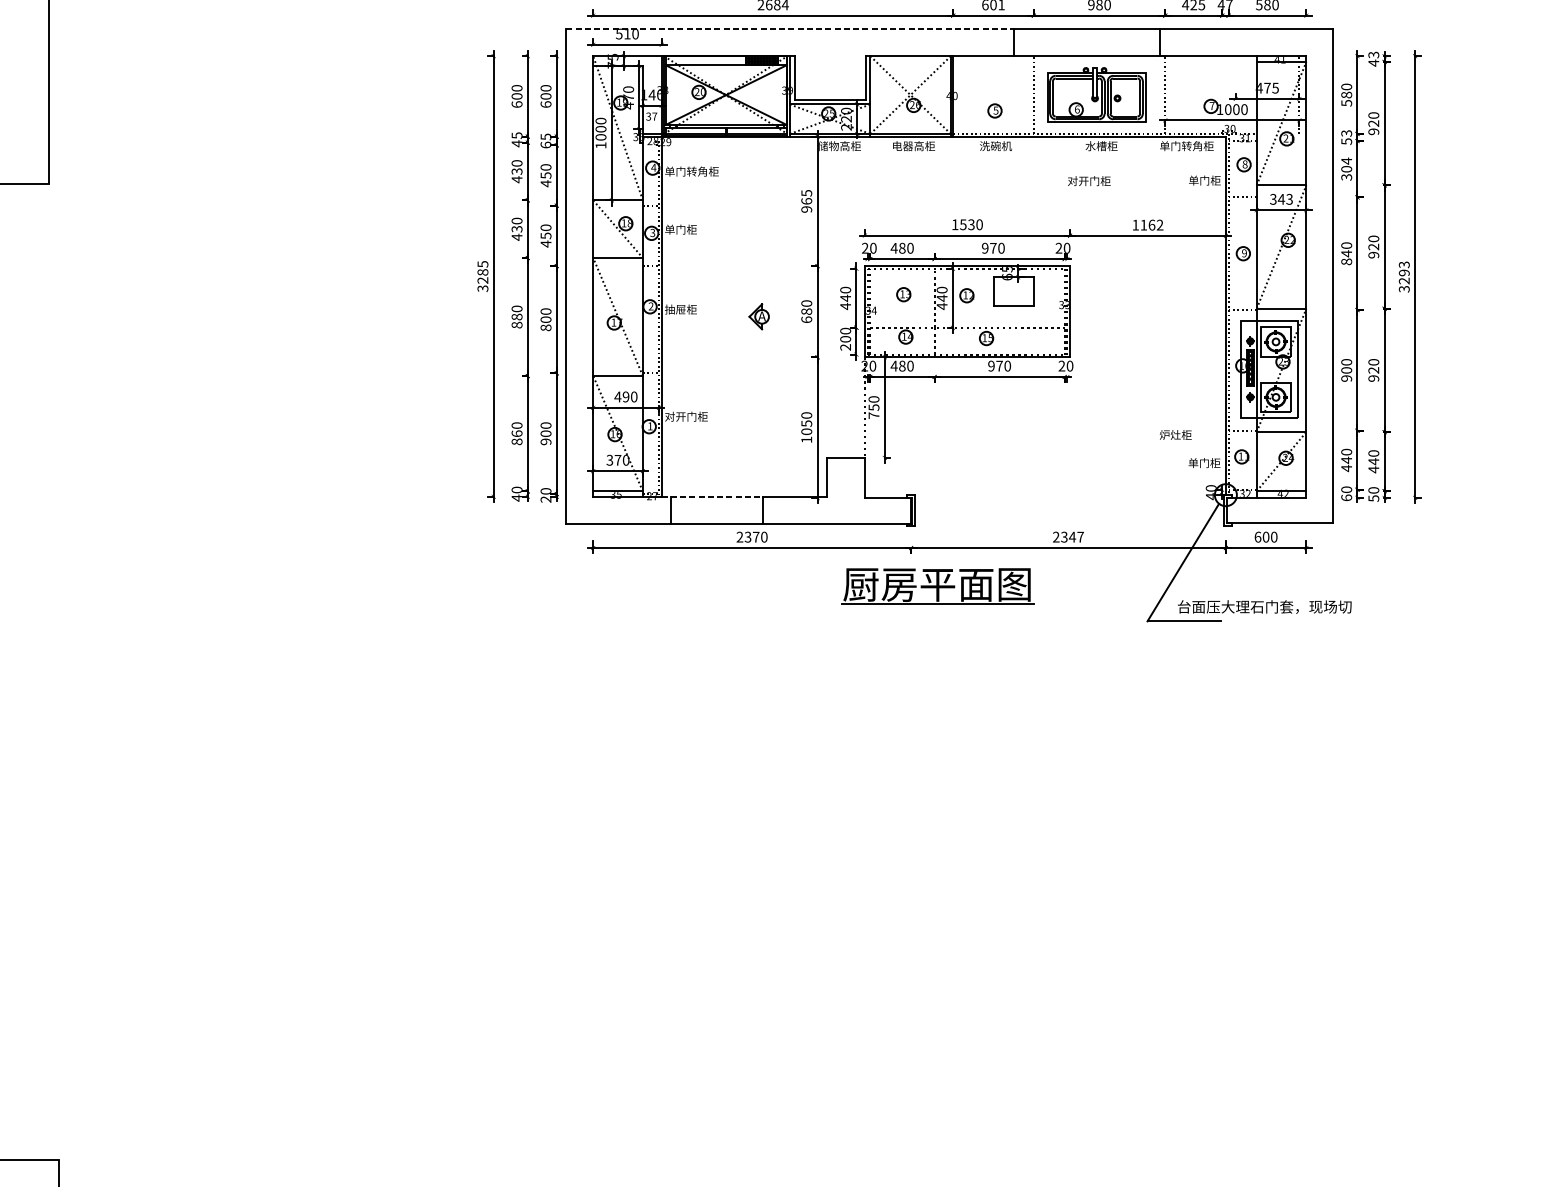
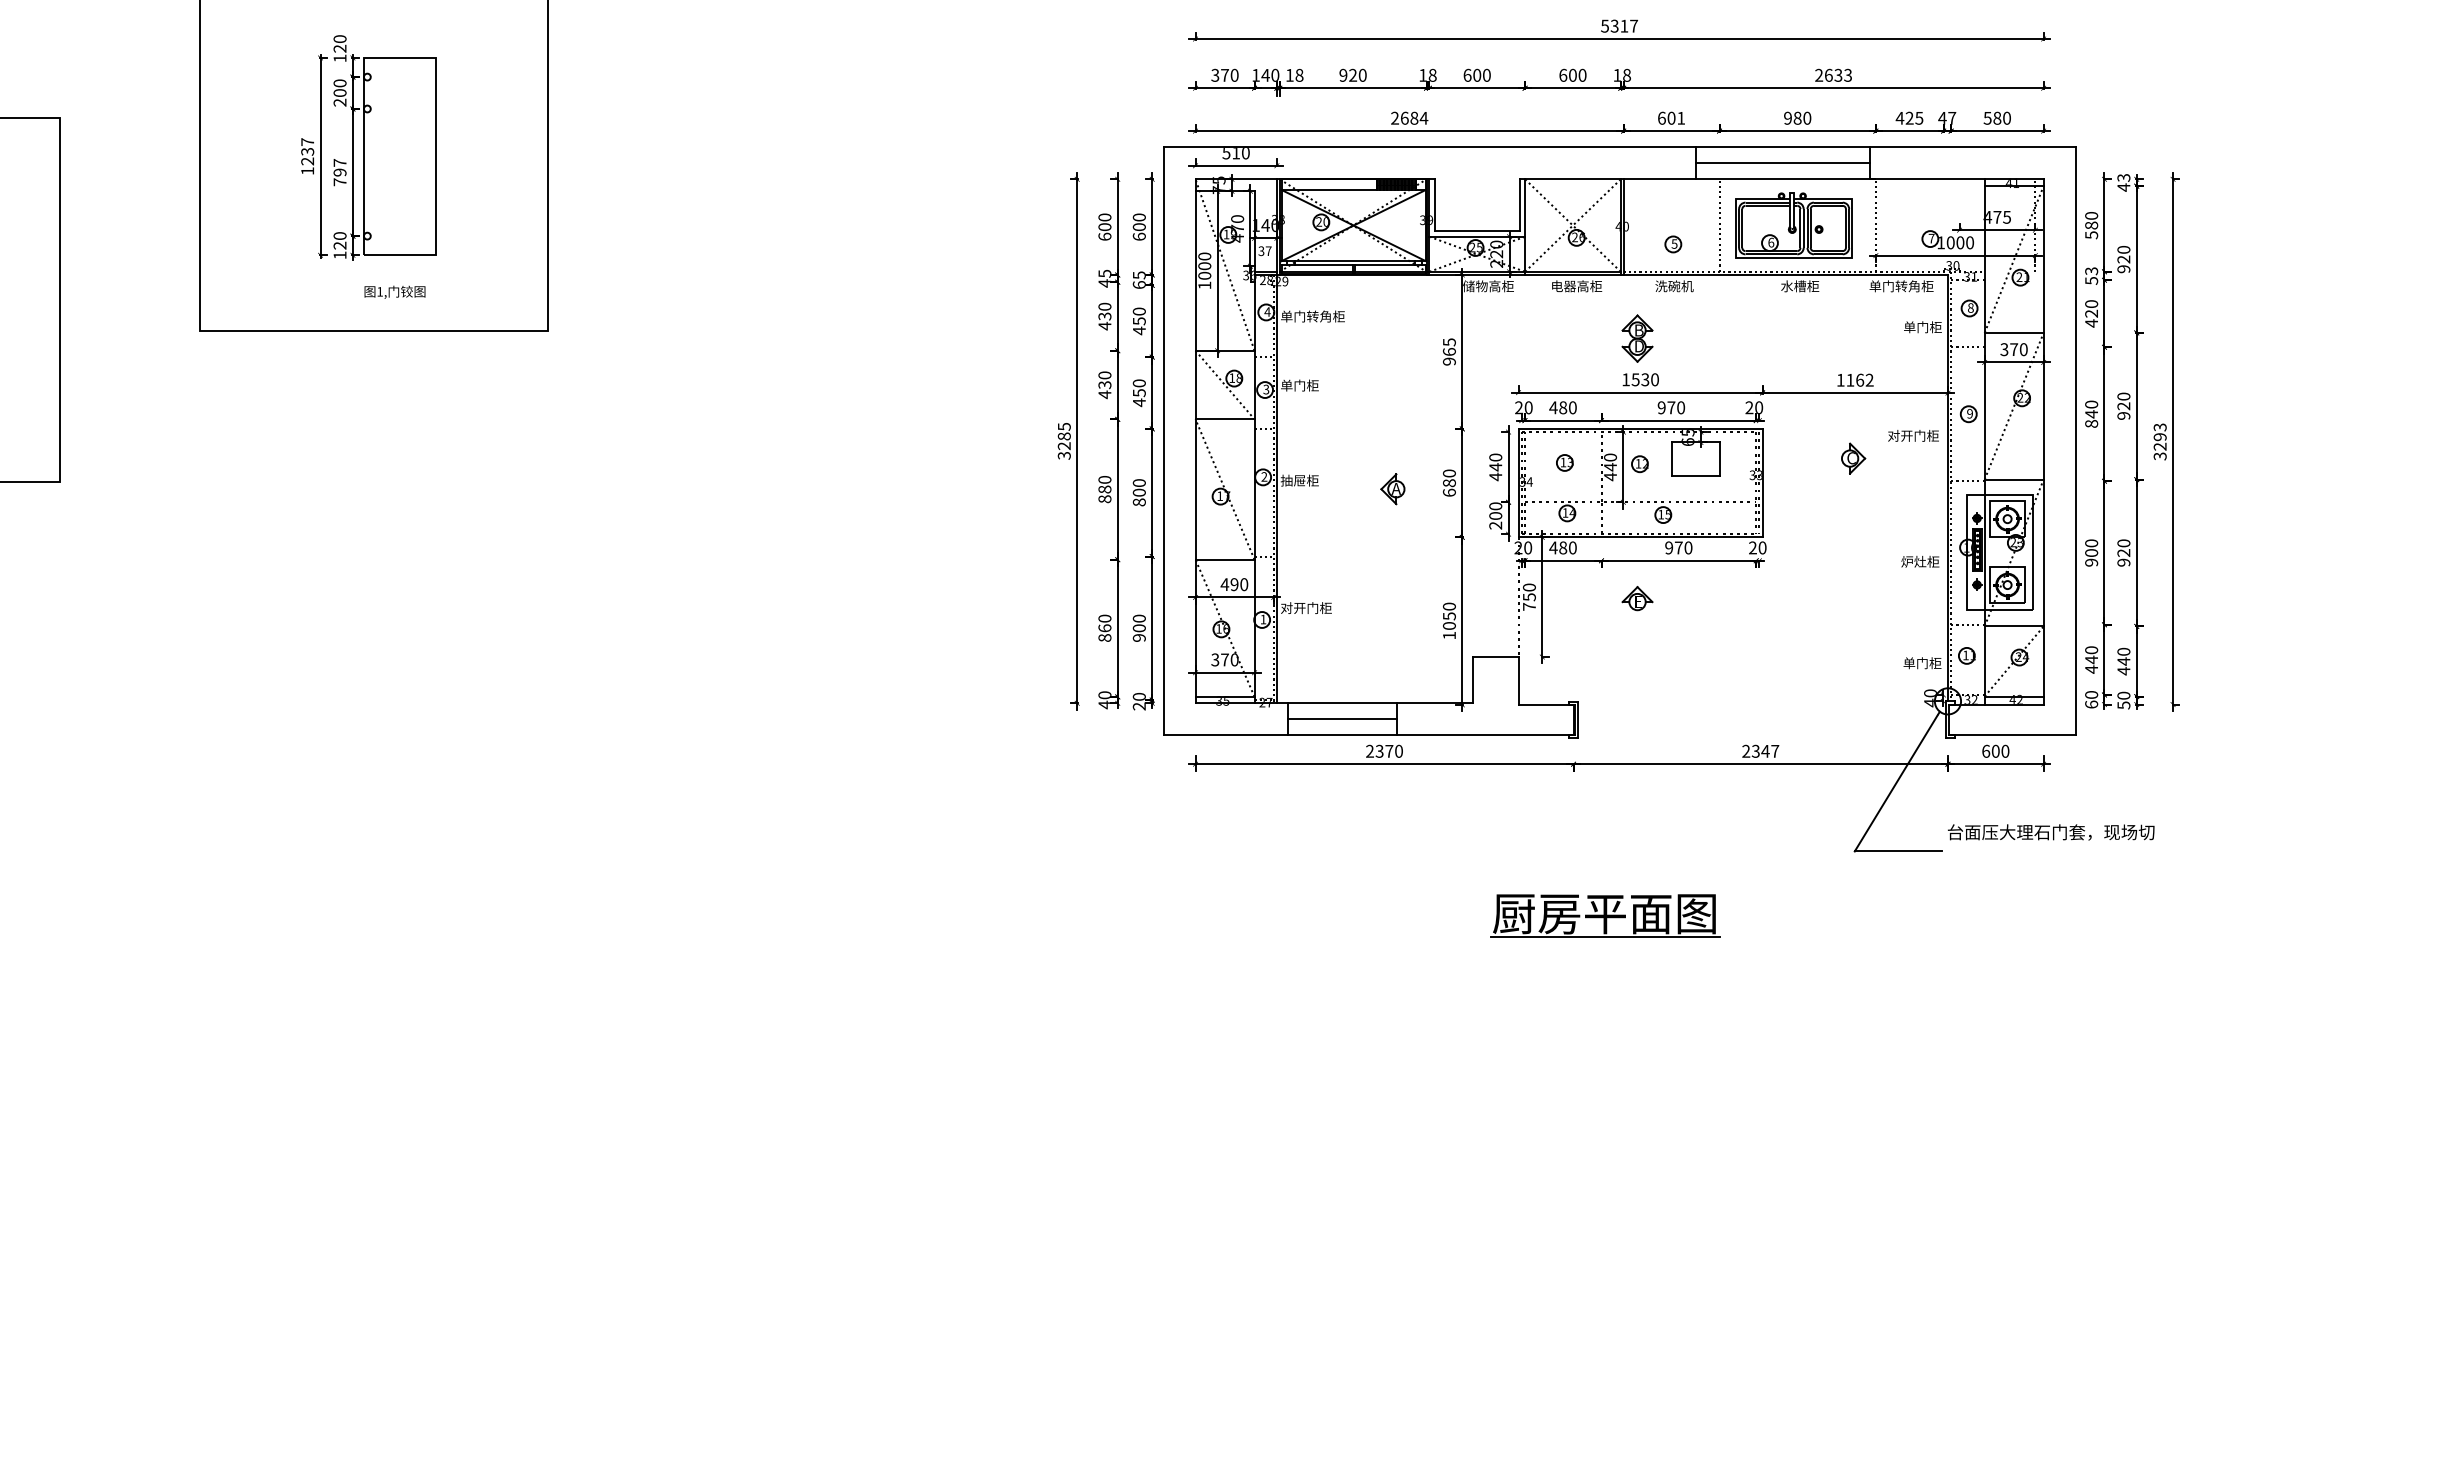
line: (790, 29) -> (1430, 147), dashed -> solid
line: (1086, 42) -> (1782, 163), added
text: (1346, 169) -> (2091, 313), 304 -> 420
text: (1089, 180) -> (1913, 435), moved
part: (964, 190) -> (1637, 338), added
text: (1285, 199) -> (2018, 349), 343 -> 370
part: (1146, 290) -> (1853, 458), added
part: (964, 408) -> (1637, 598), added
text: (1175, 434) -> (1920, 561), moved
line: (712, 496) -> (1337, 703), dashed -> solid
line: (716, 510) -> (1342, 719), added
part: (937, 586) -> (1605, 915), moved
text: (1265, 607) -> (2051, 832), moved

